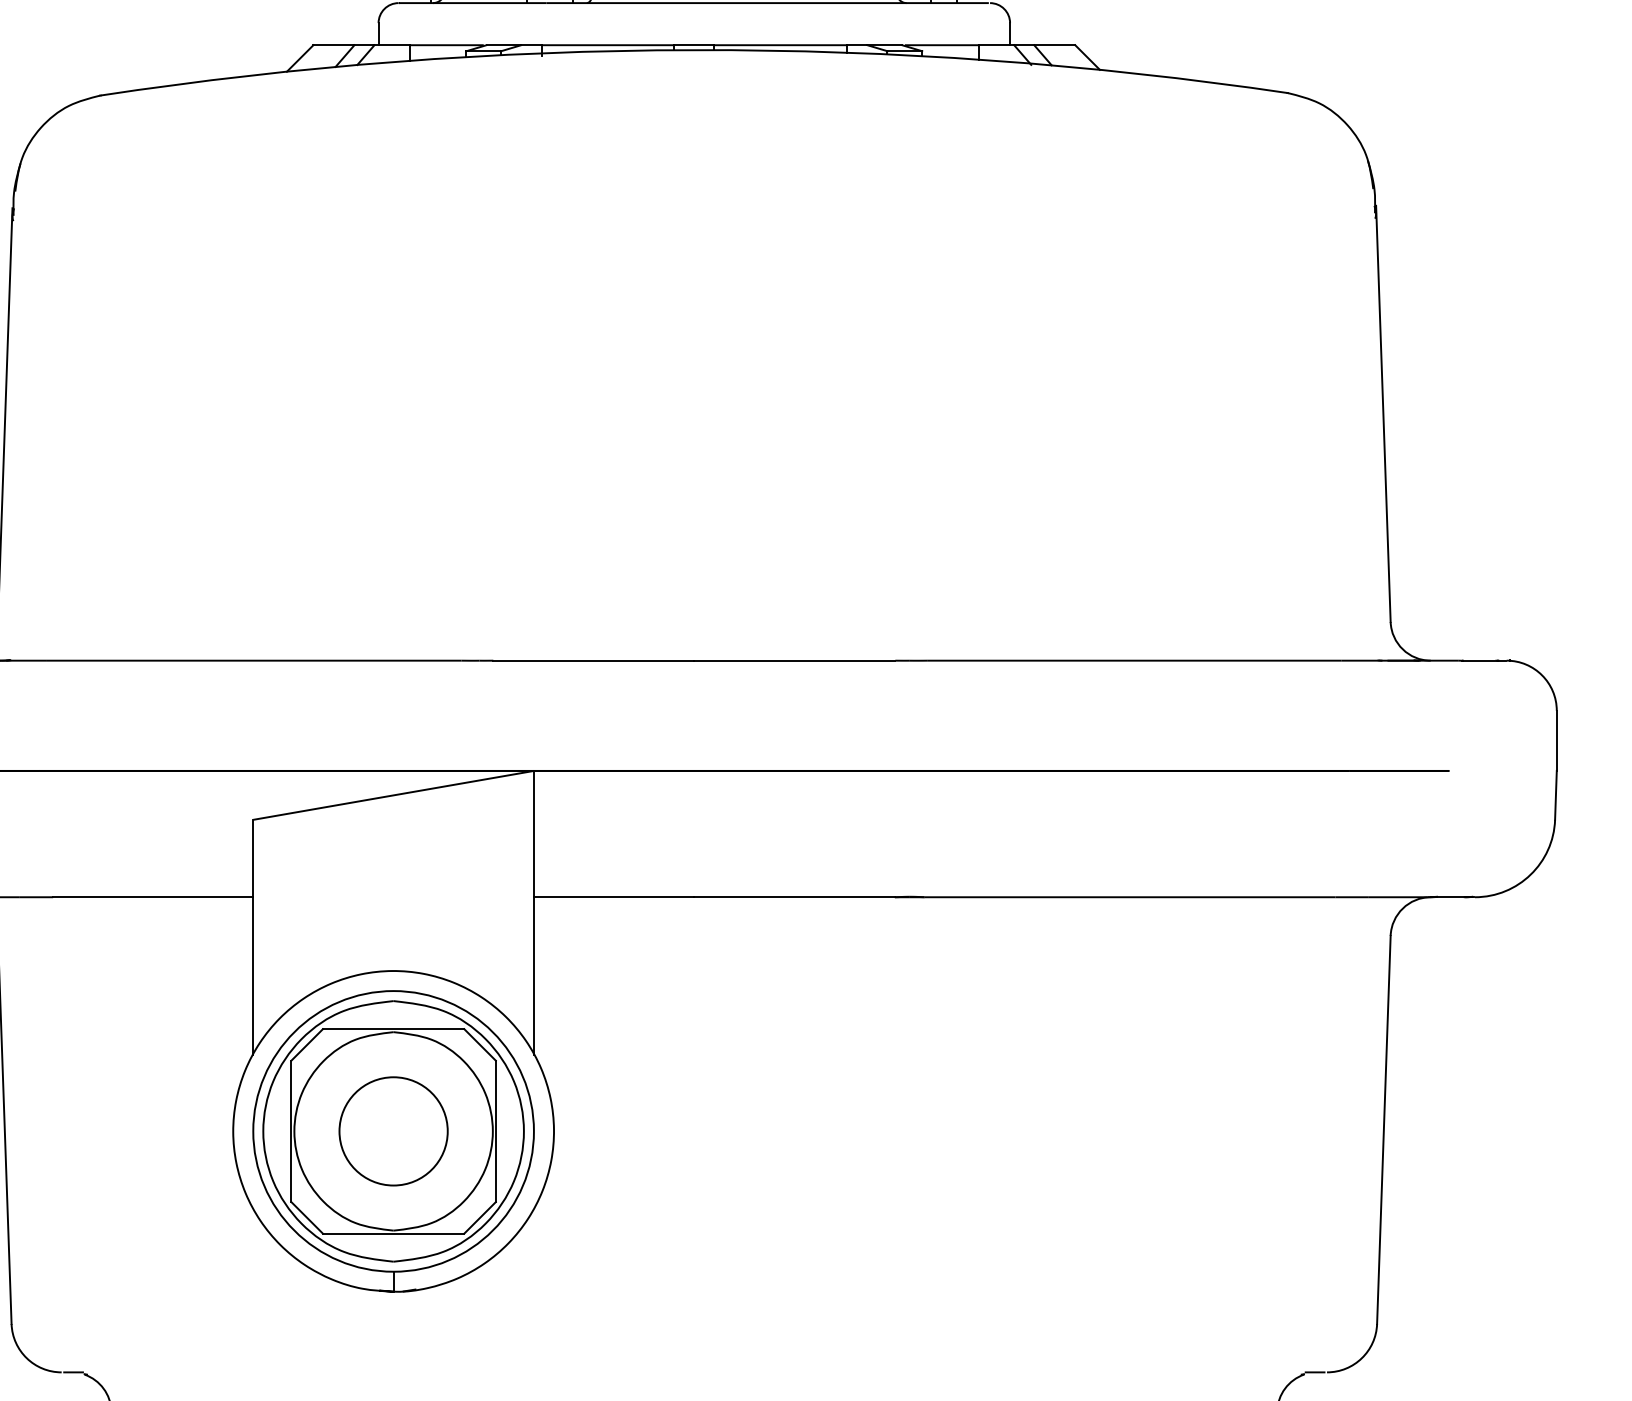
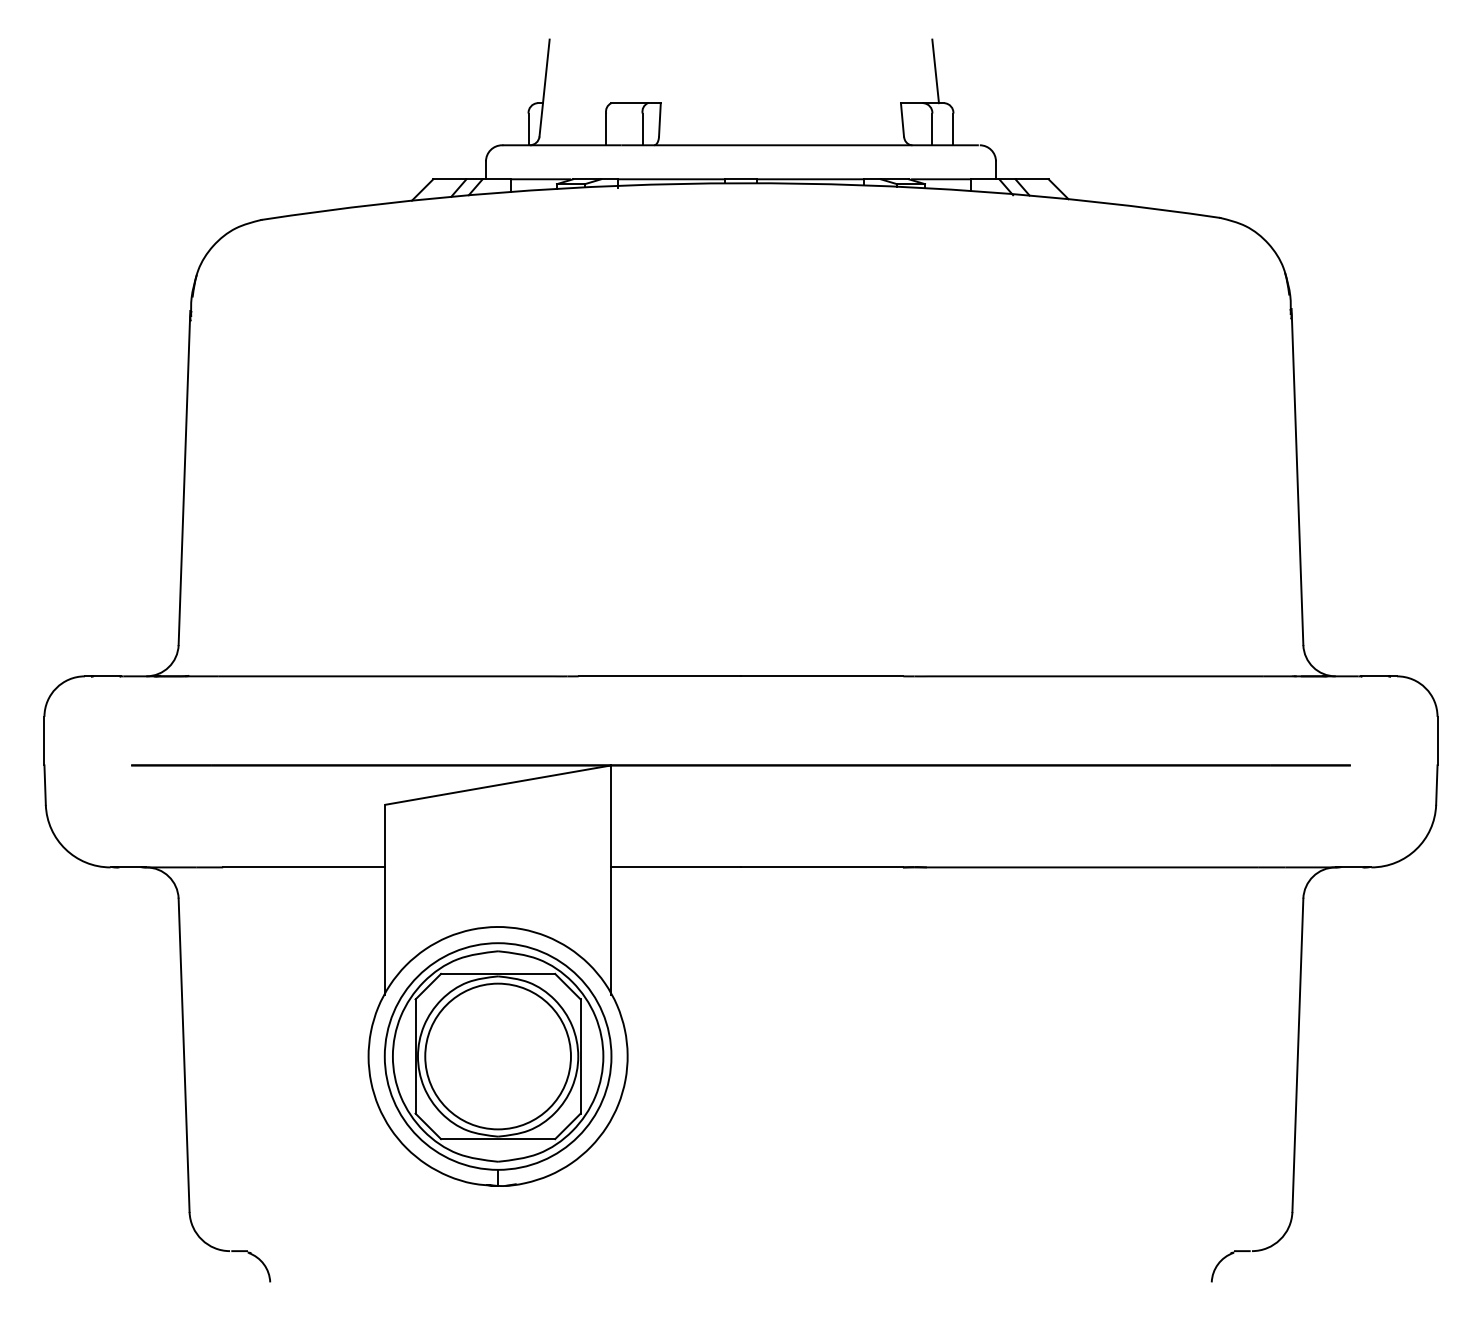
circle: (392, 1131) -> (497, 1056), size x1.67

